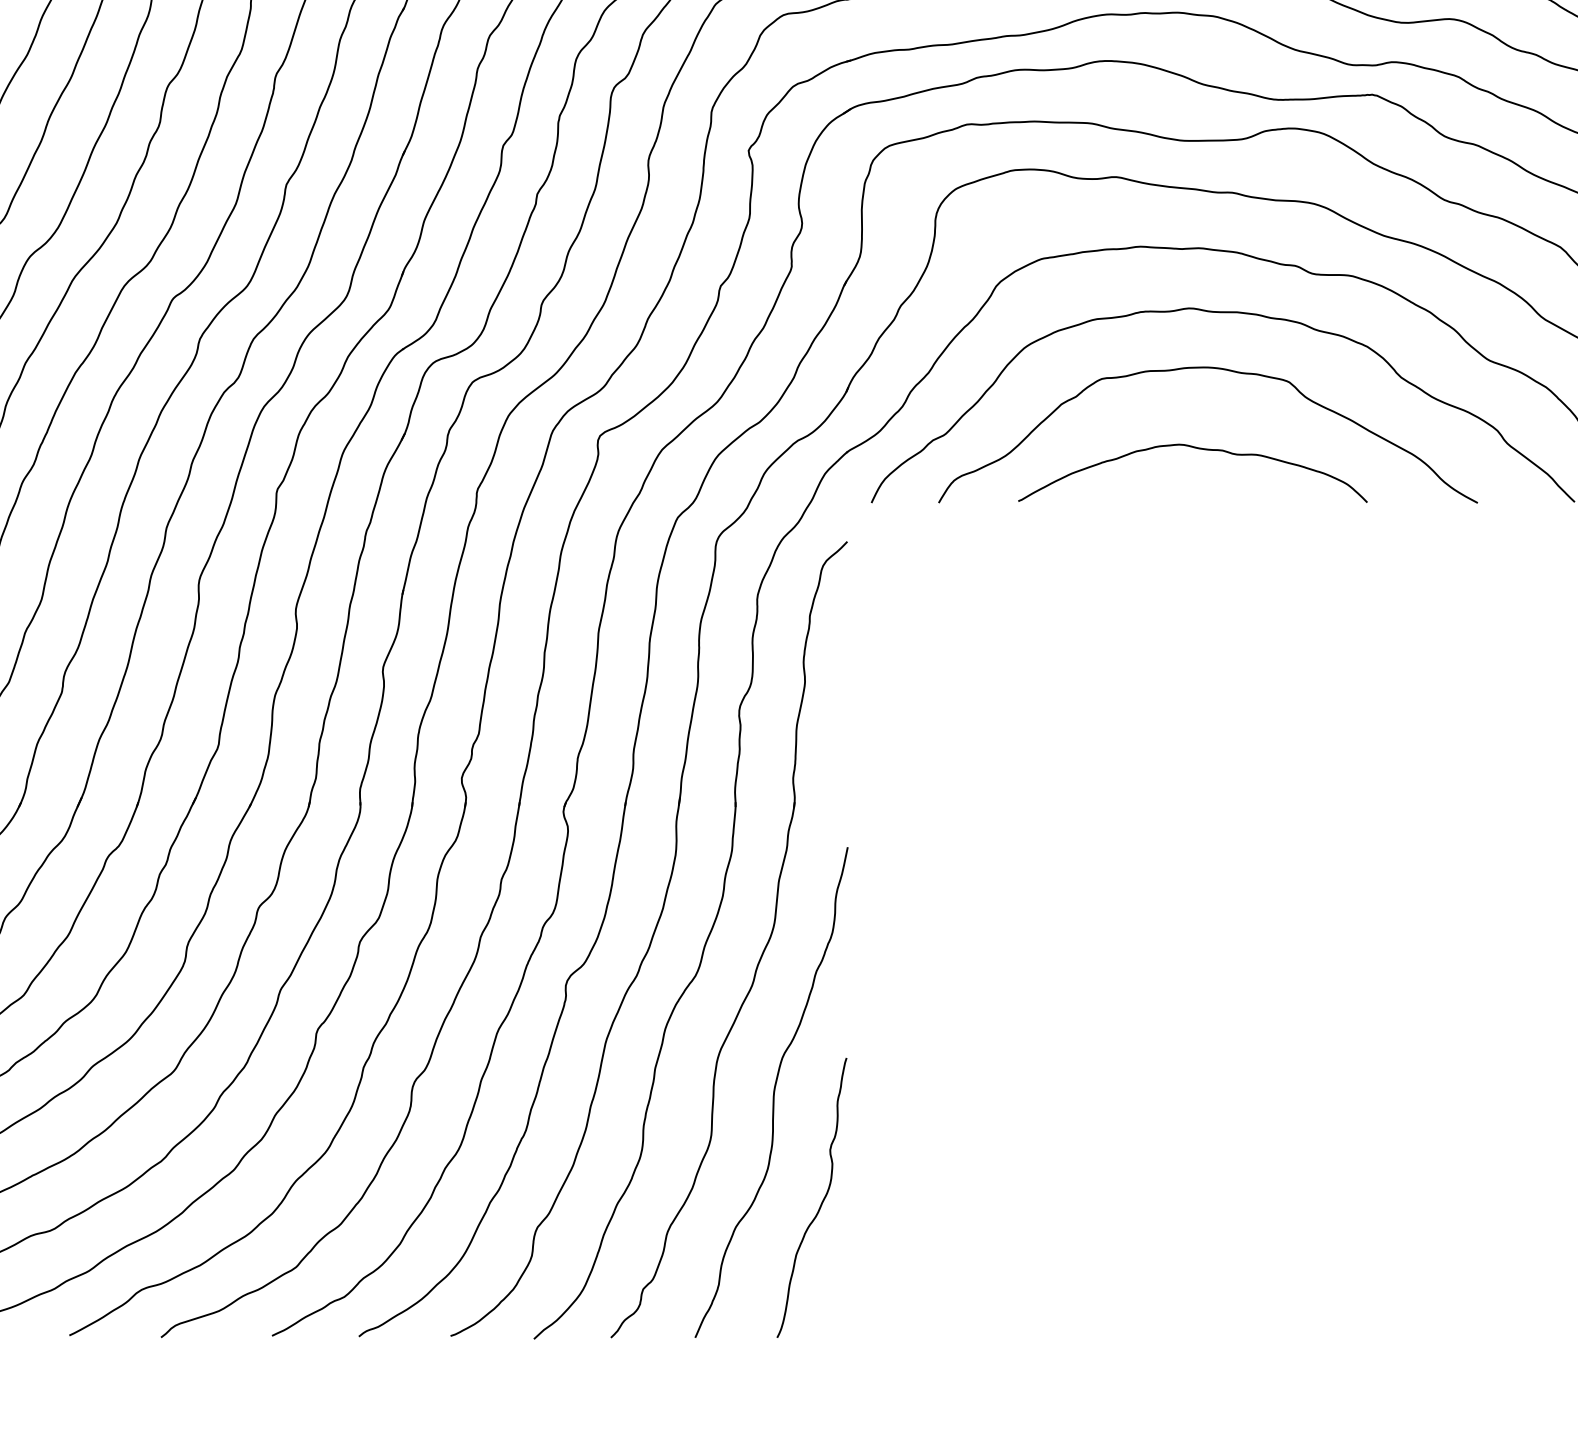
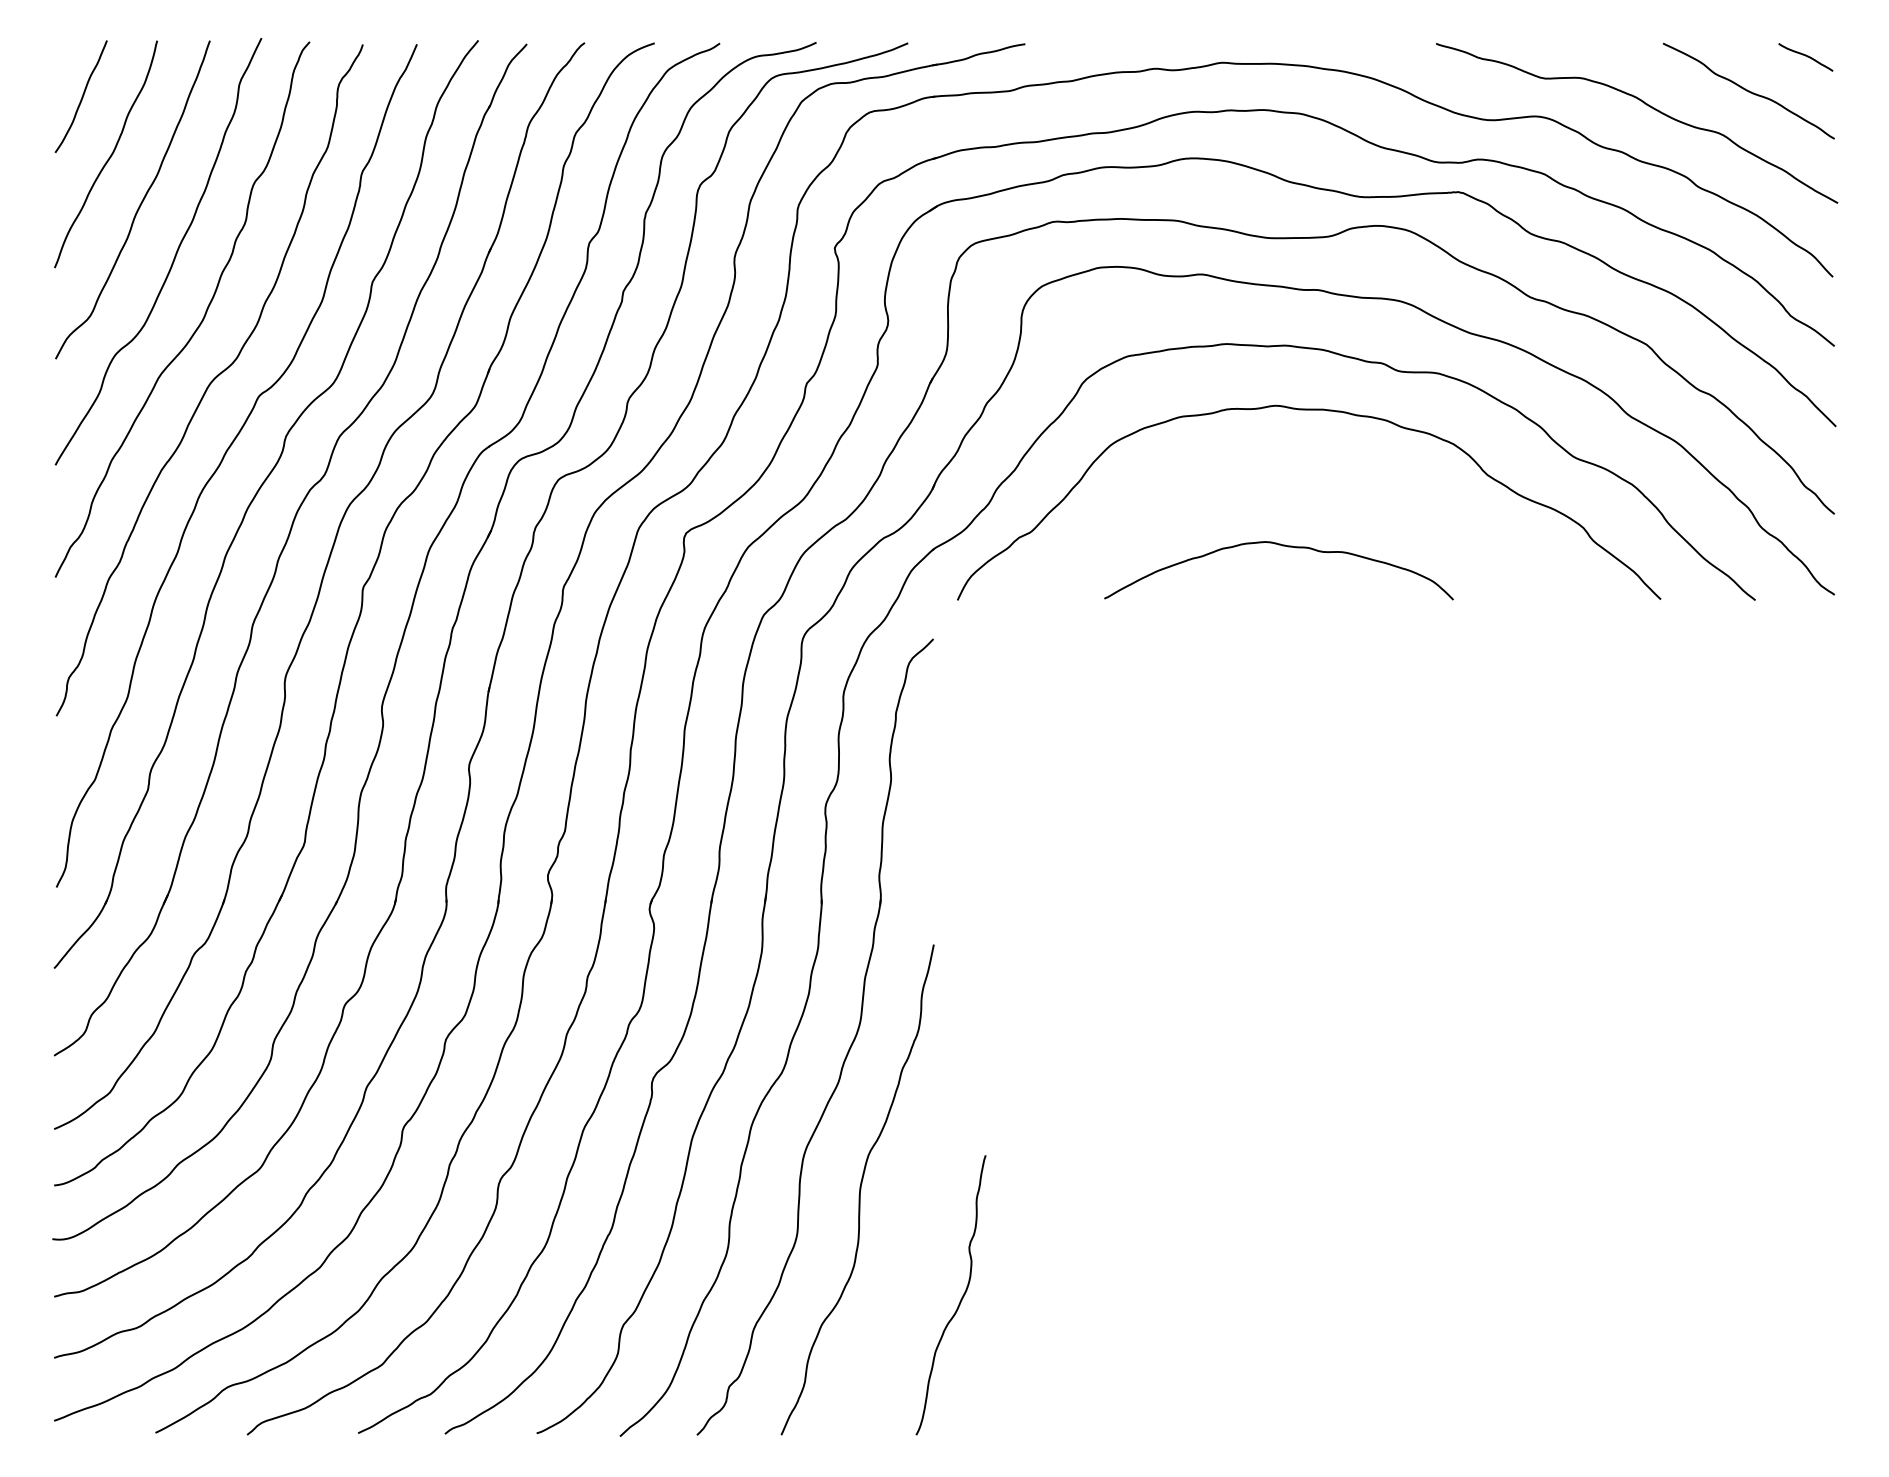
curve: (1212, 369) -> (1298, 466), removed
curve: (821, 1202) -> (960, 1299), moved

